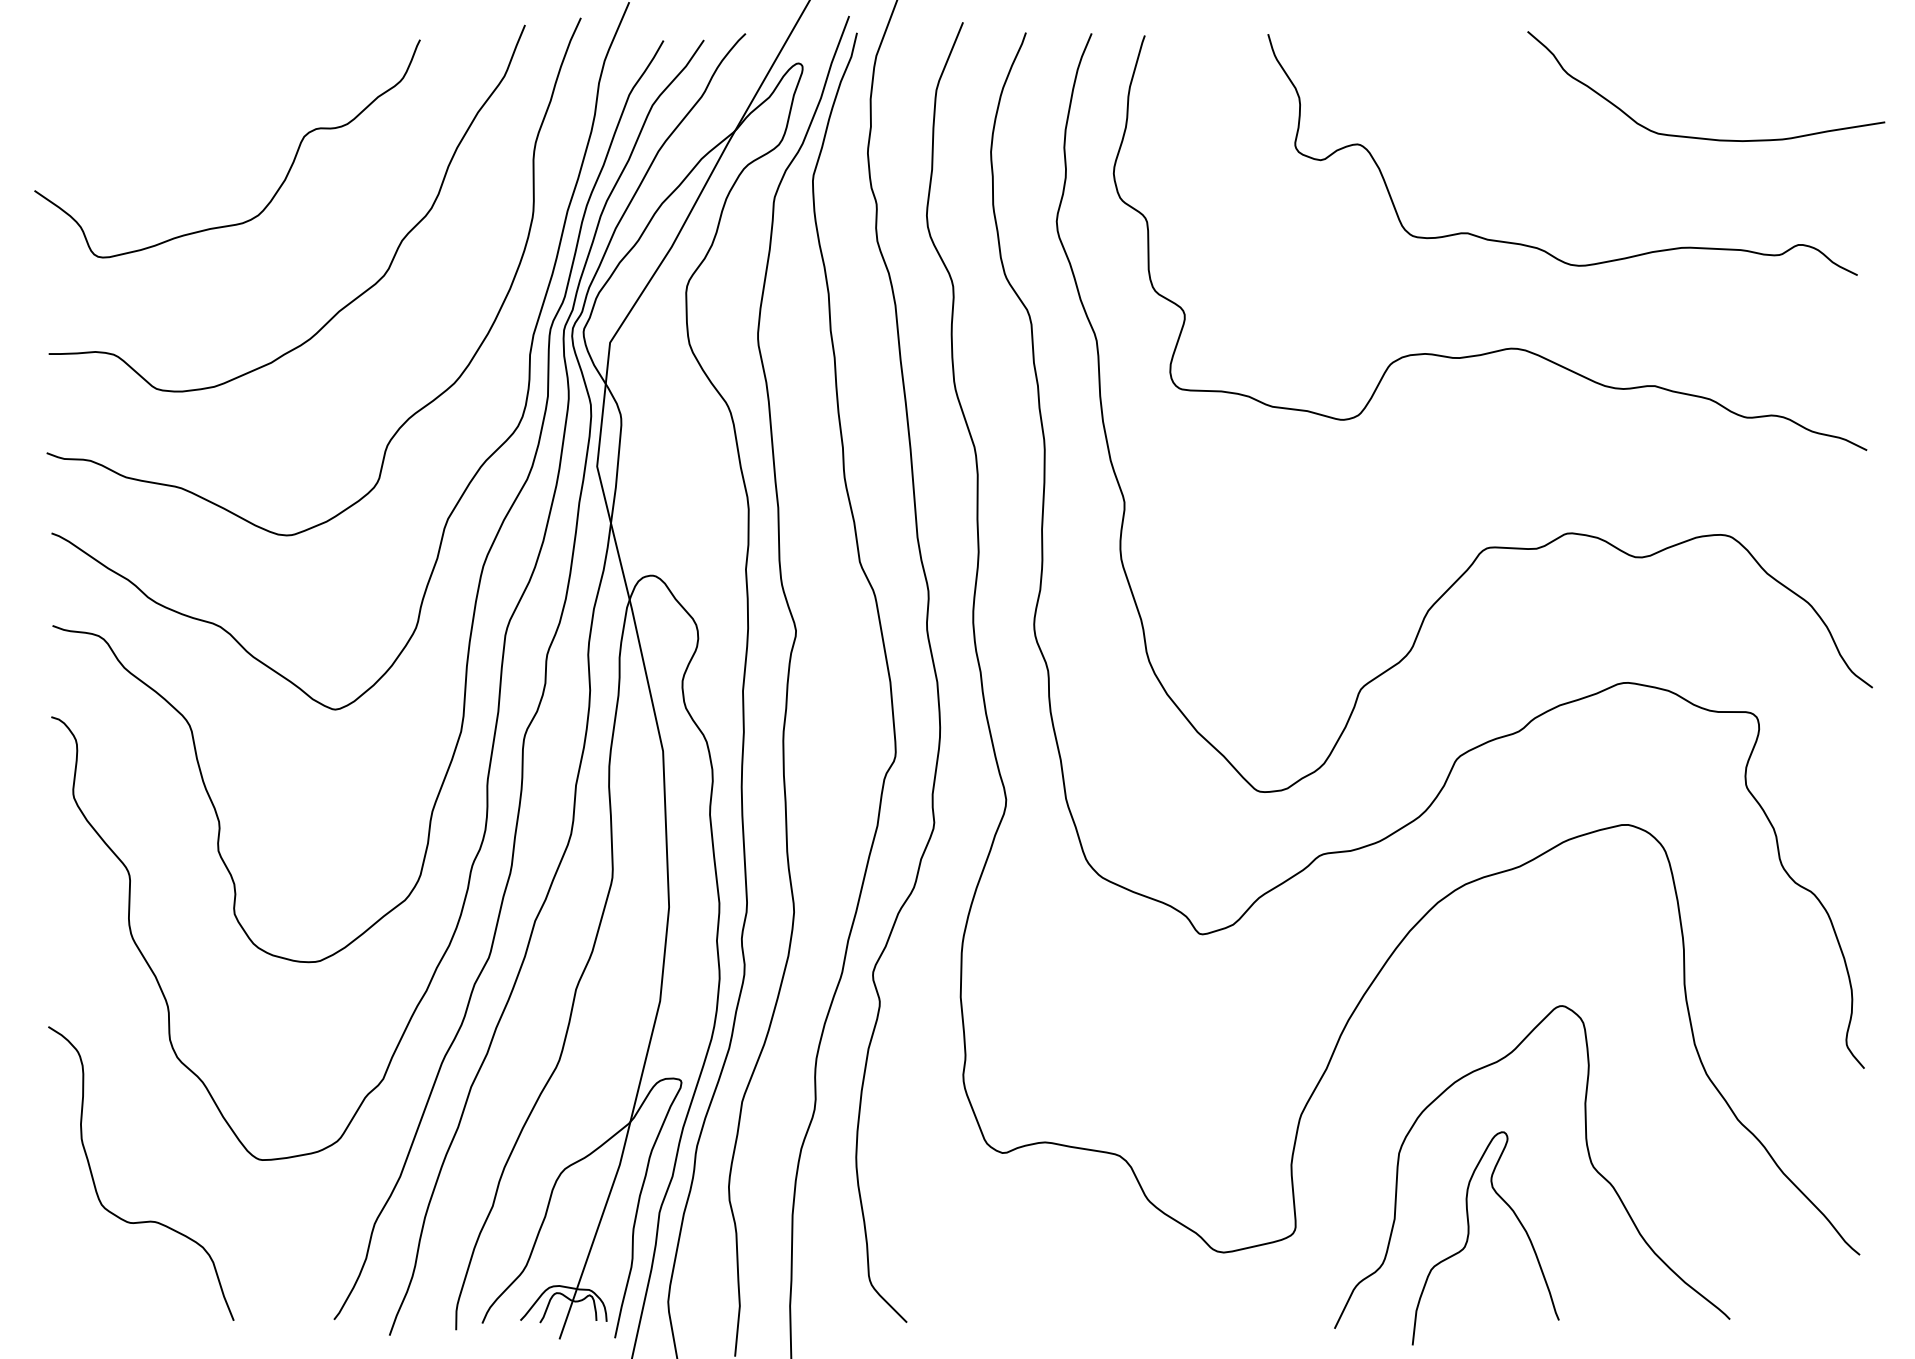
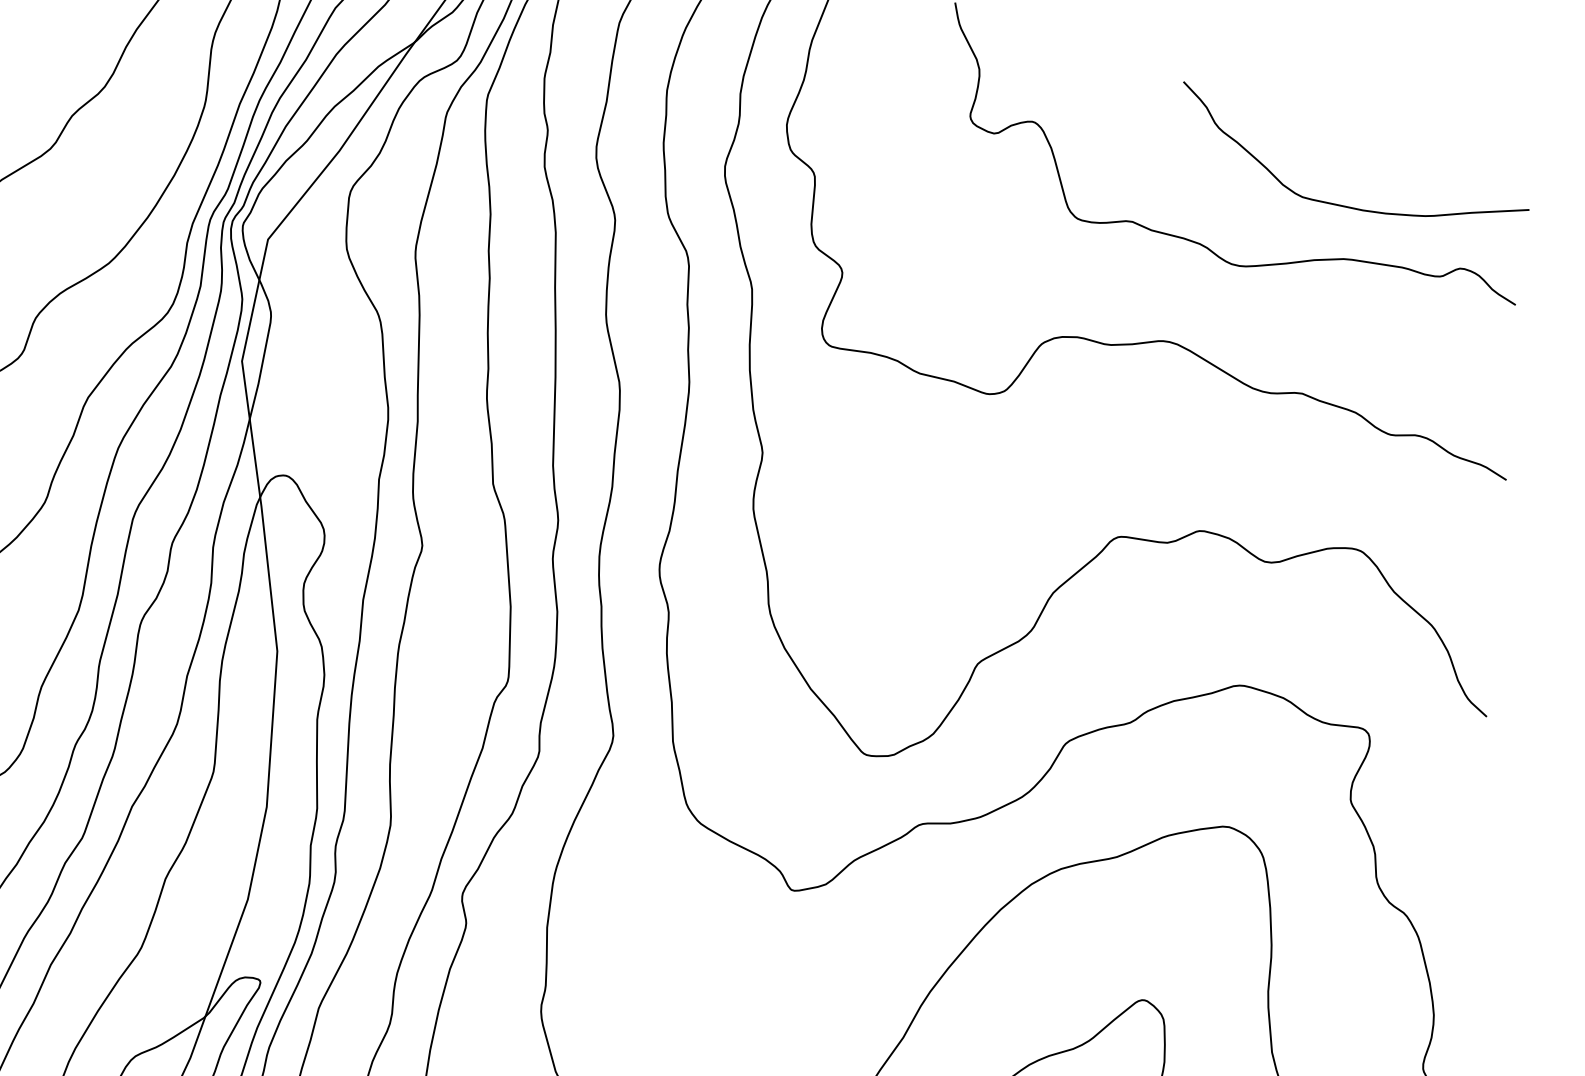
curve: (1703, 137) -> (1347, 205), moved

